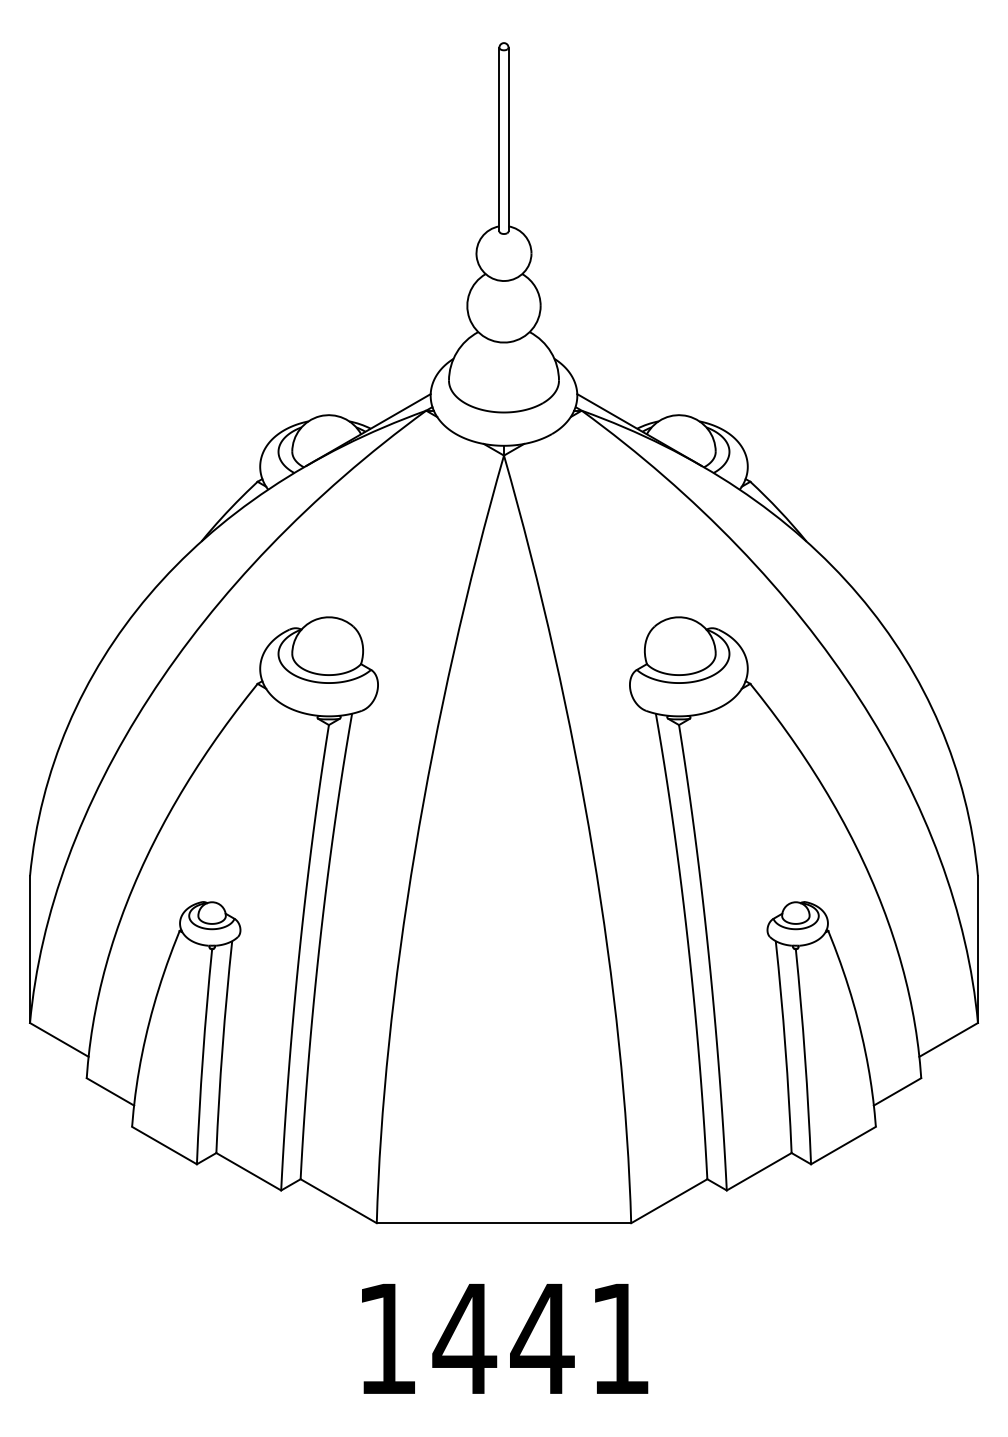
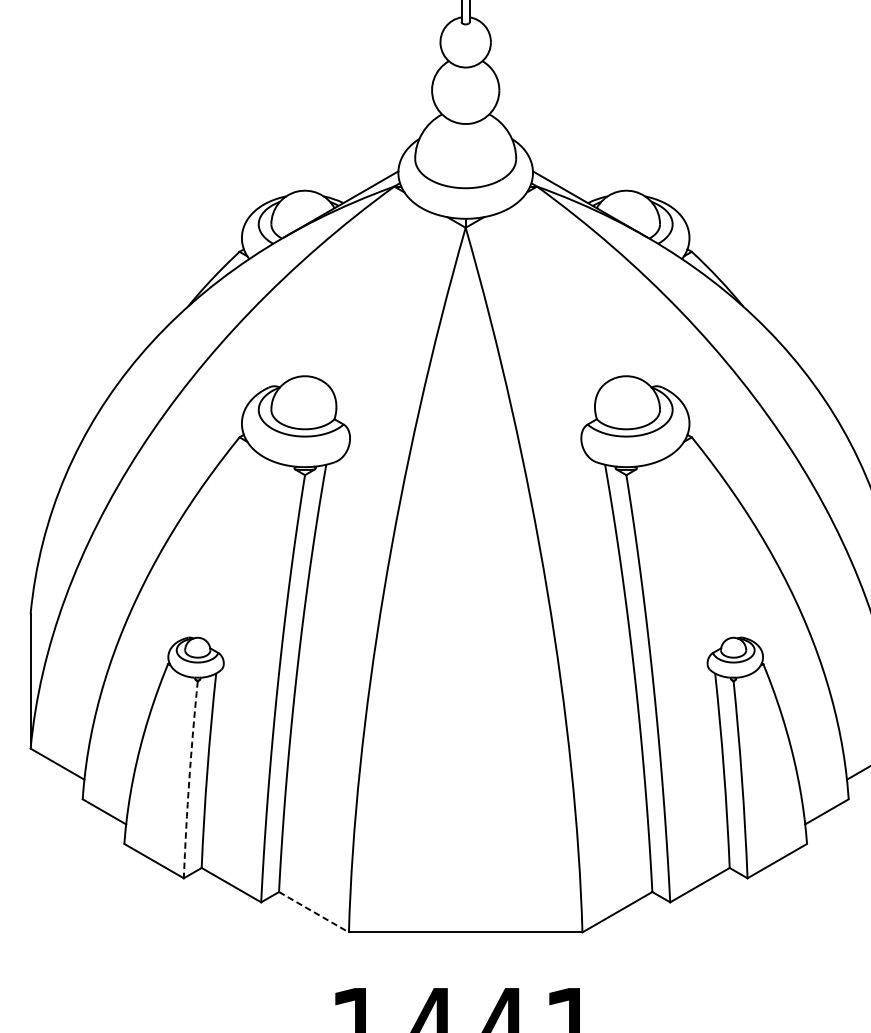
arc: (202, 1056) -> (188, 779), solid -> dashed
line: (338, 1201) -> (313, 912), solid -> dashed

